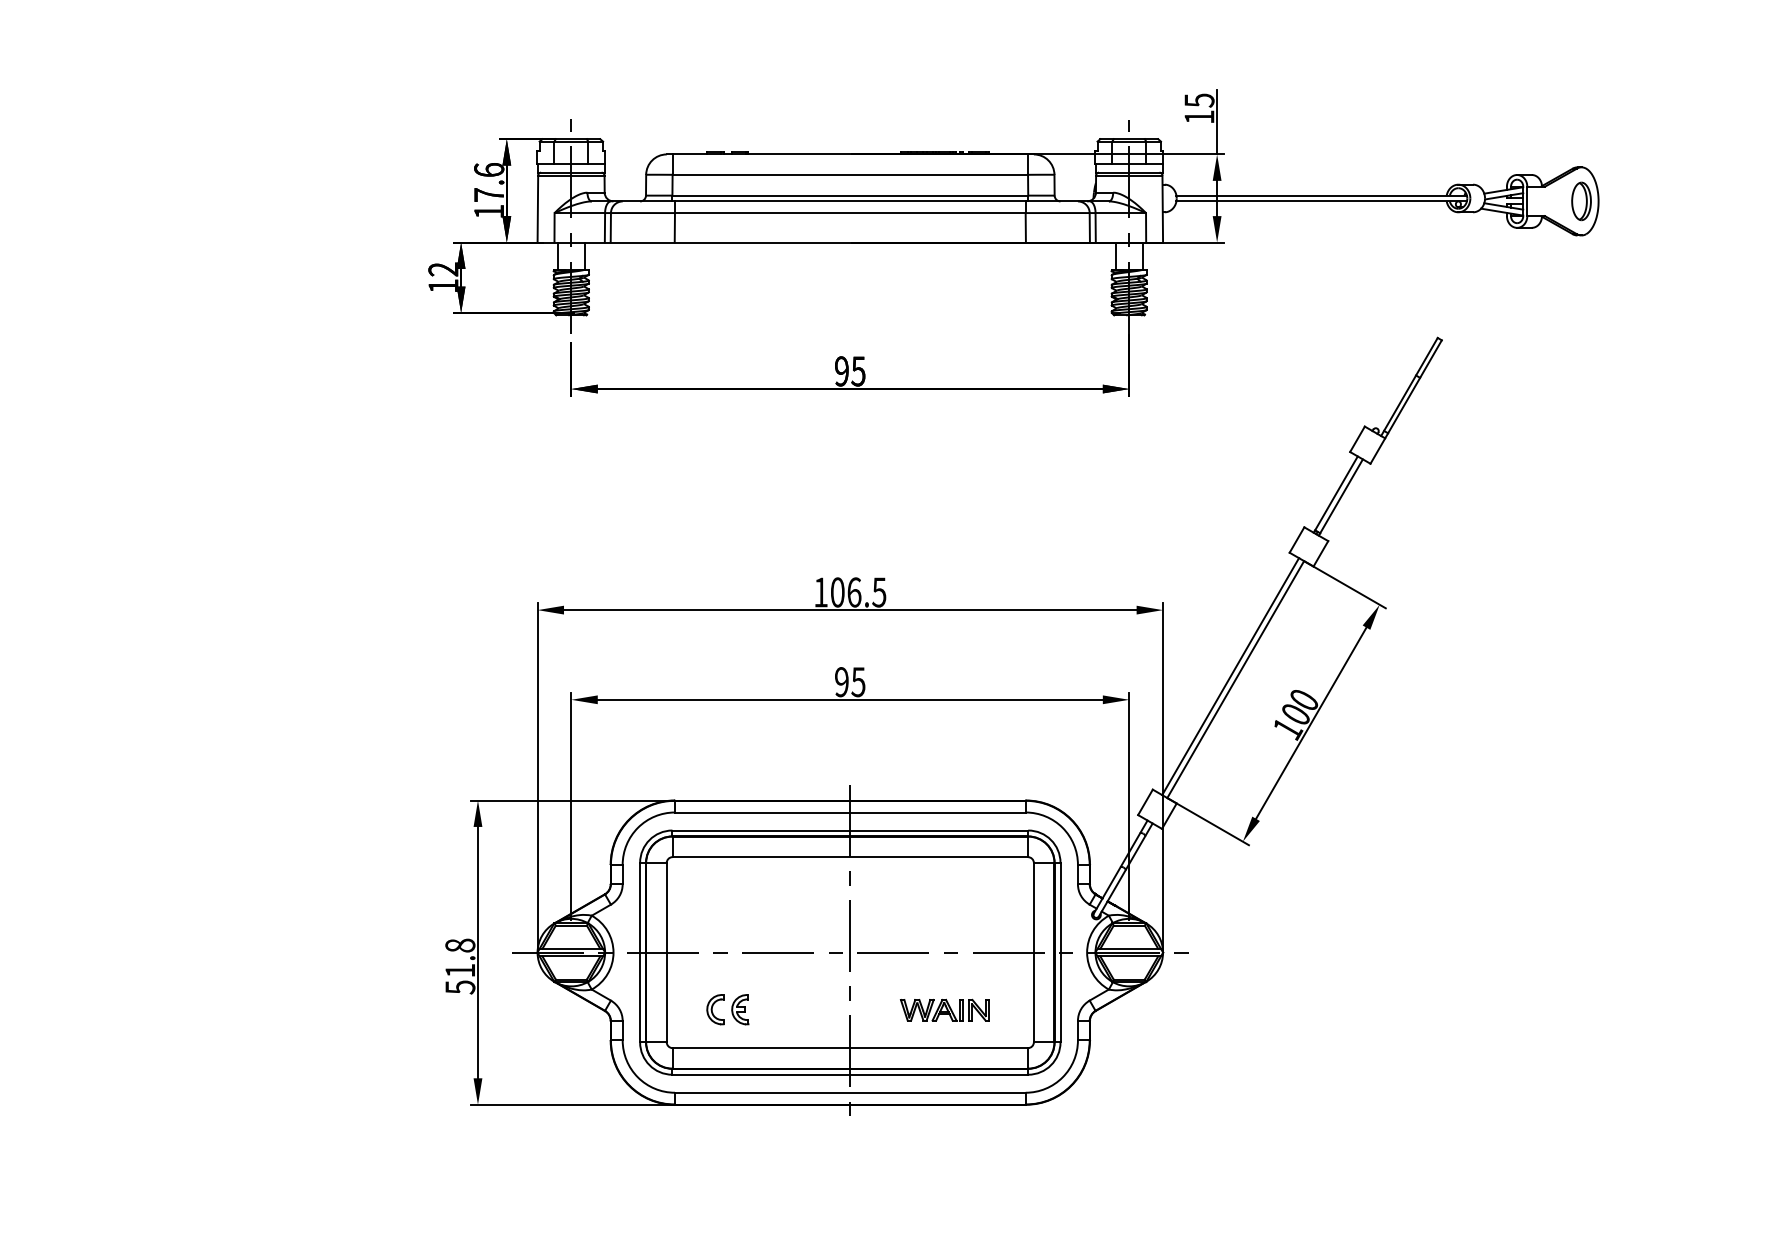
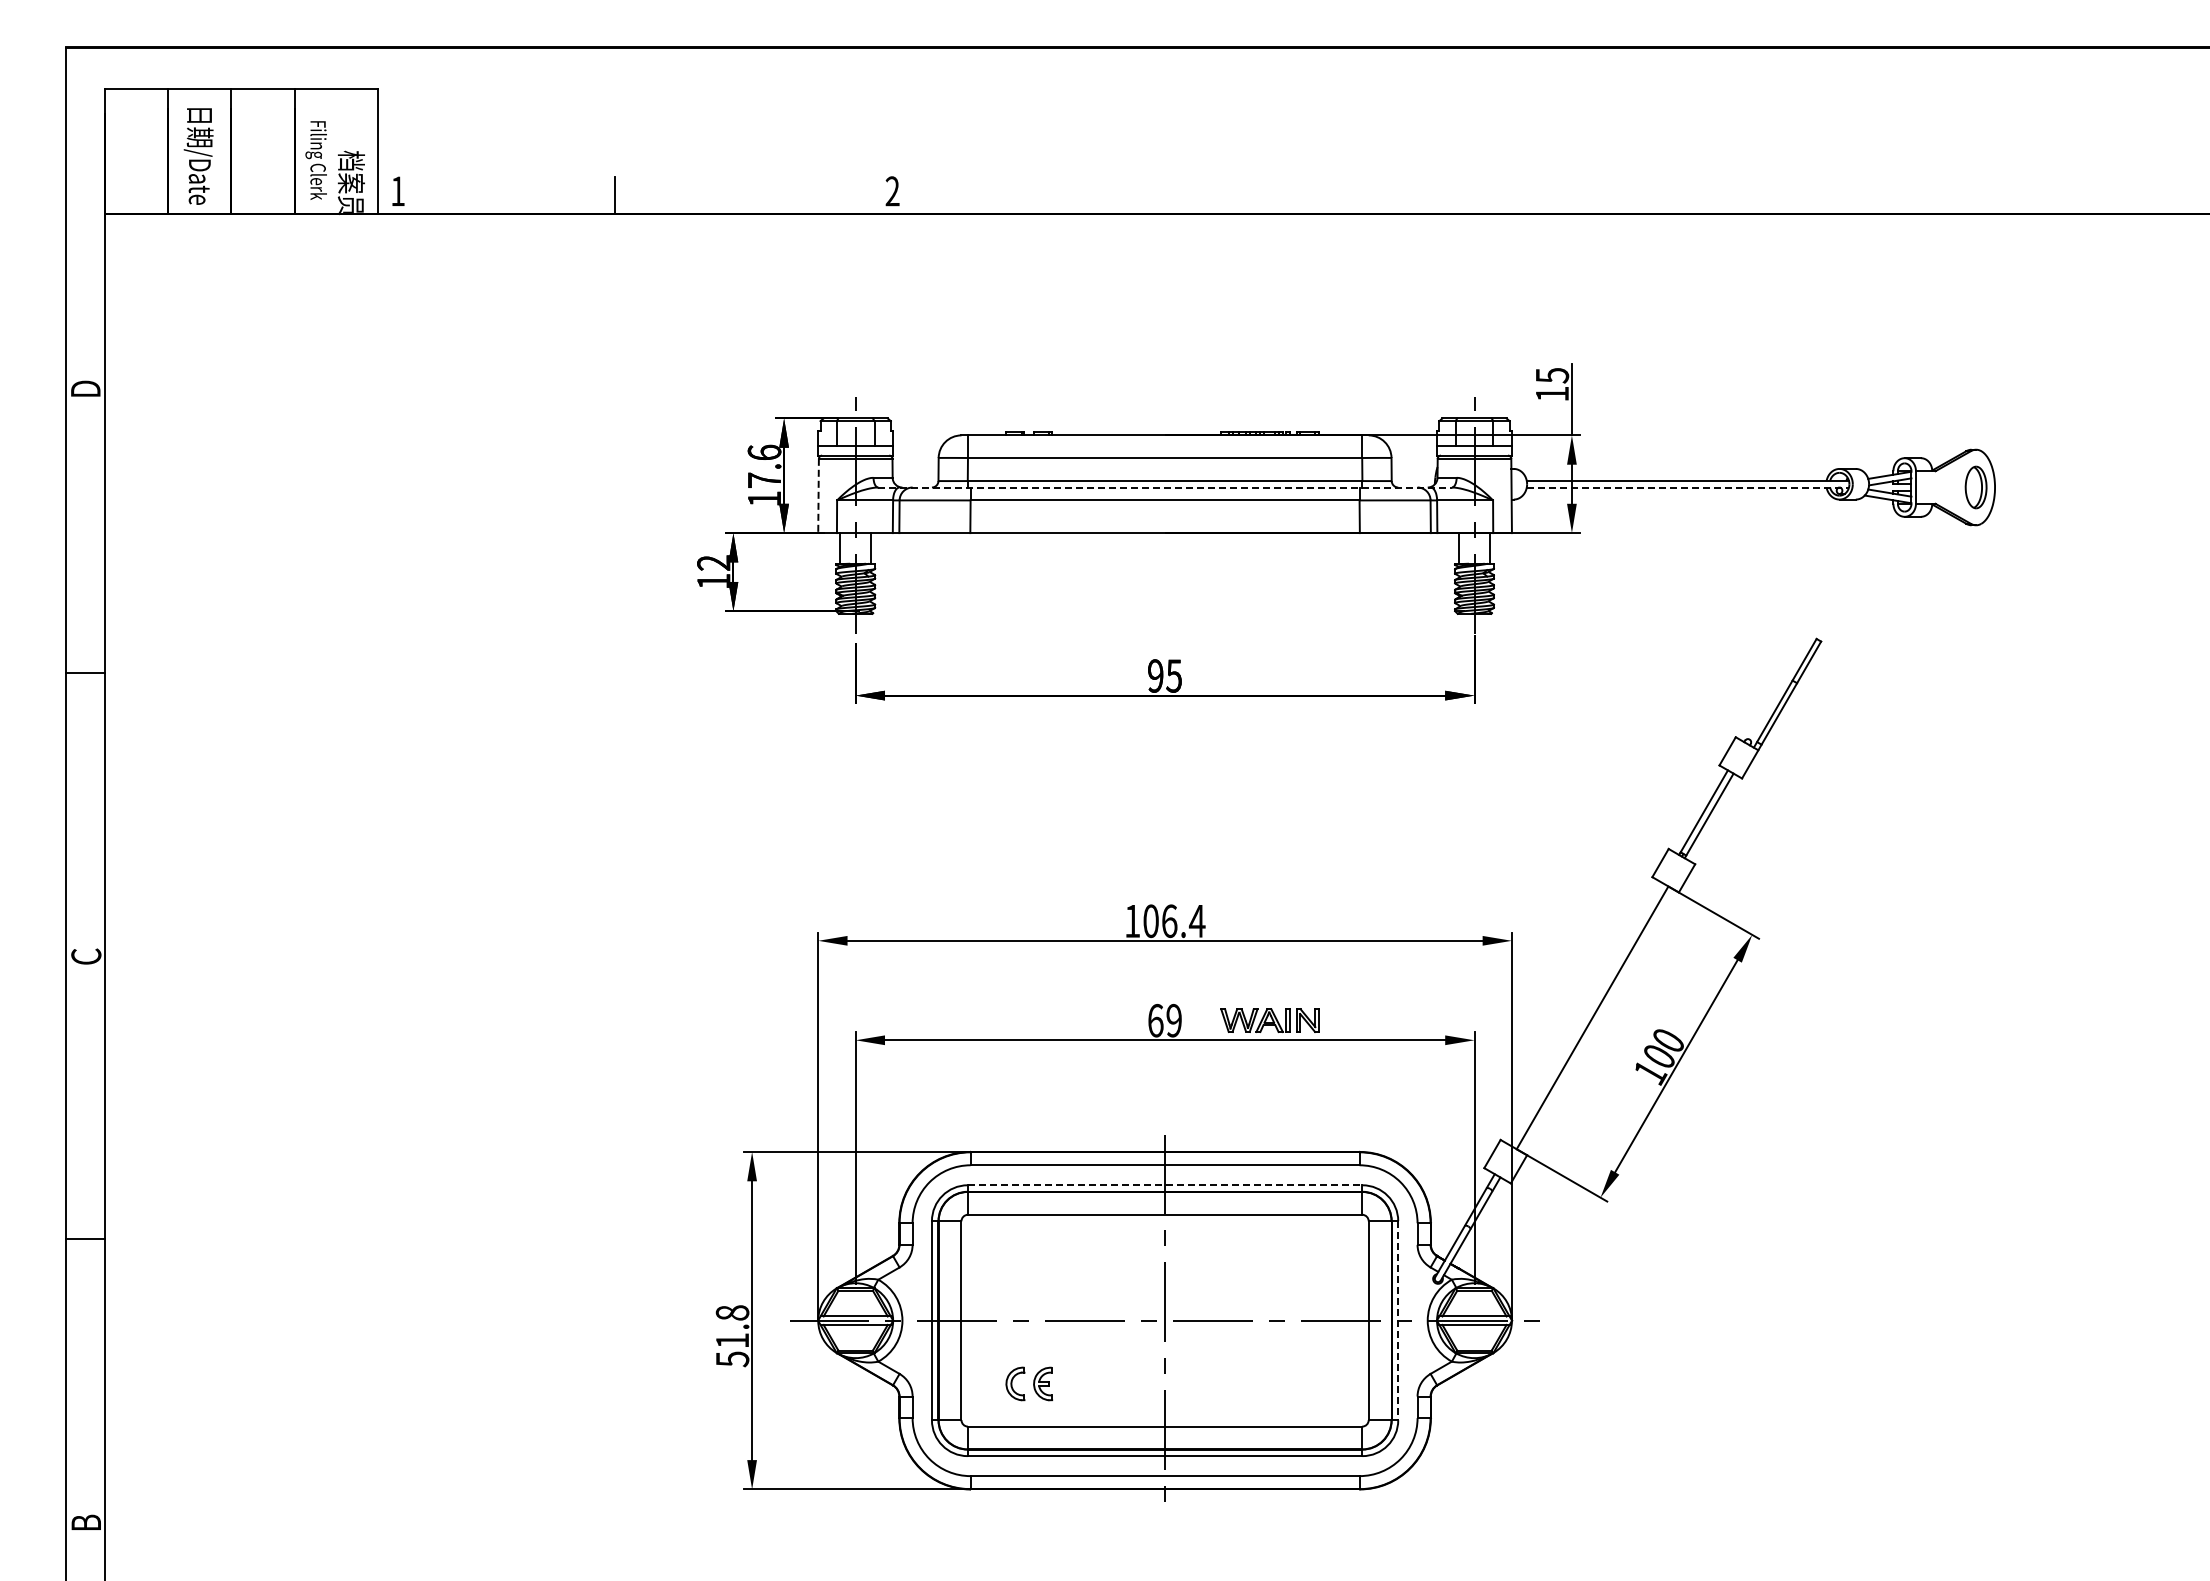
line: (850, 201) -> (1165, 487), solid -> dashed
line: (1322, 201) -> (1688, 487), solid -> dashed
line: (537, 209) -> (818, 496), solid -> dashed
text: (878, 592) -> (1196, 921), 106.5 -> 106.4
line: (1230, 676) -> (1586, 1014), removed
text: (849, 681) -> (1164, 1020), 95 -> 69
line: (850, 830) -> (1165, 1185), solid -> dashed
line: (1060, 952) -> (1398, 1320), solid -> dashed
part: (944, 1010) -> (1269, 1020), moved

